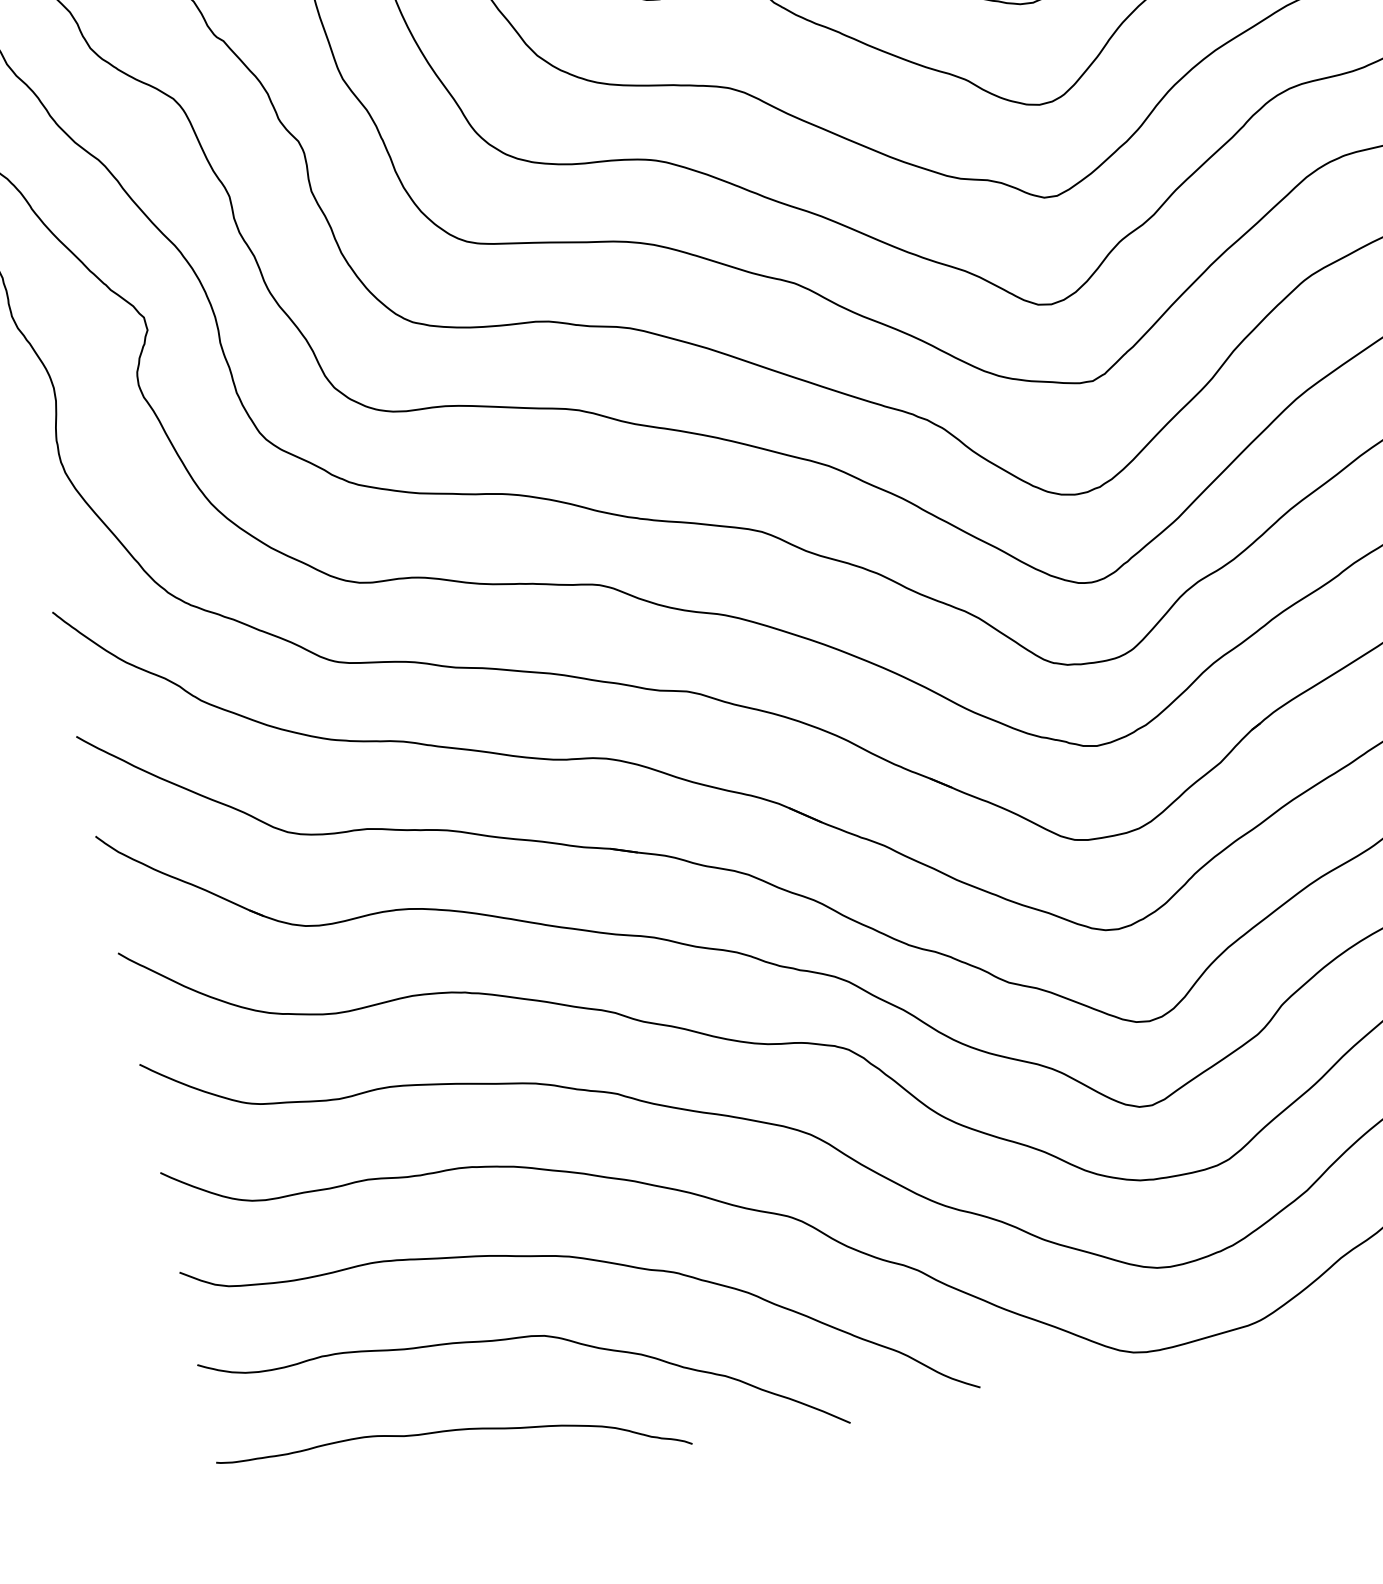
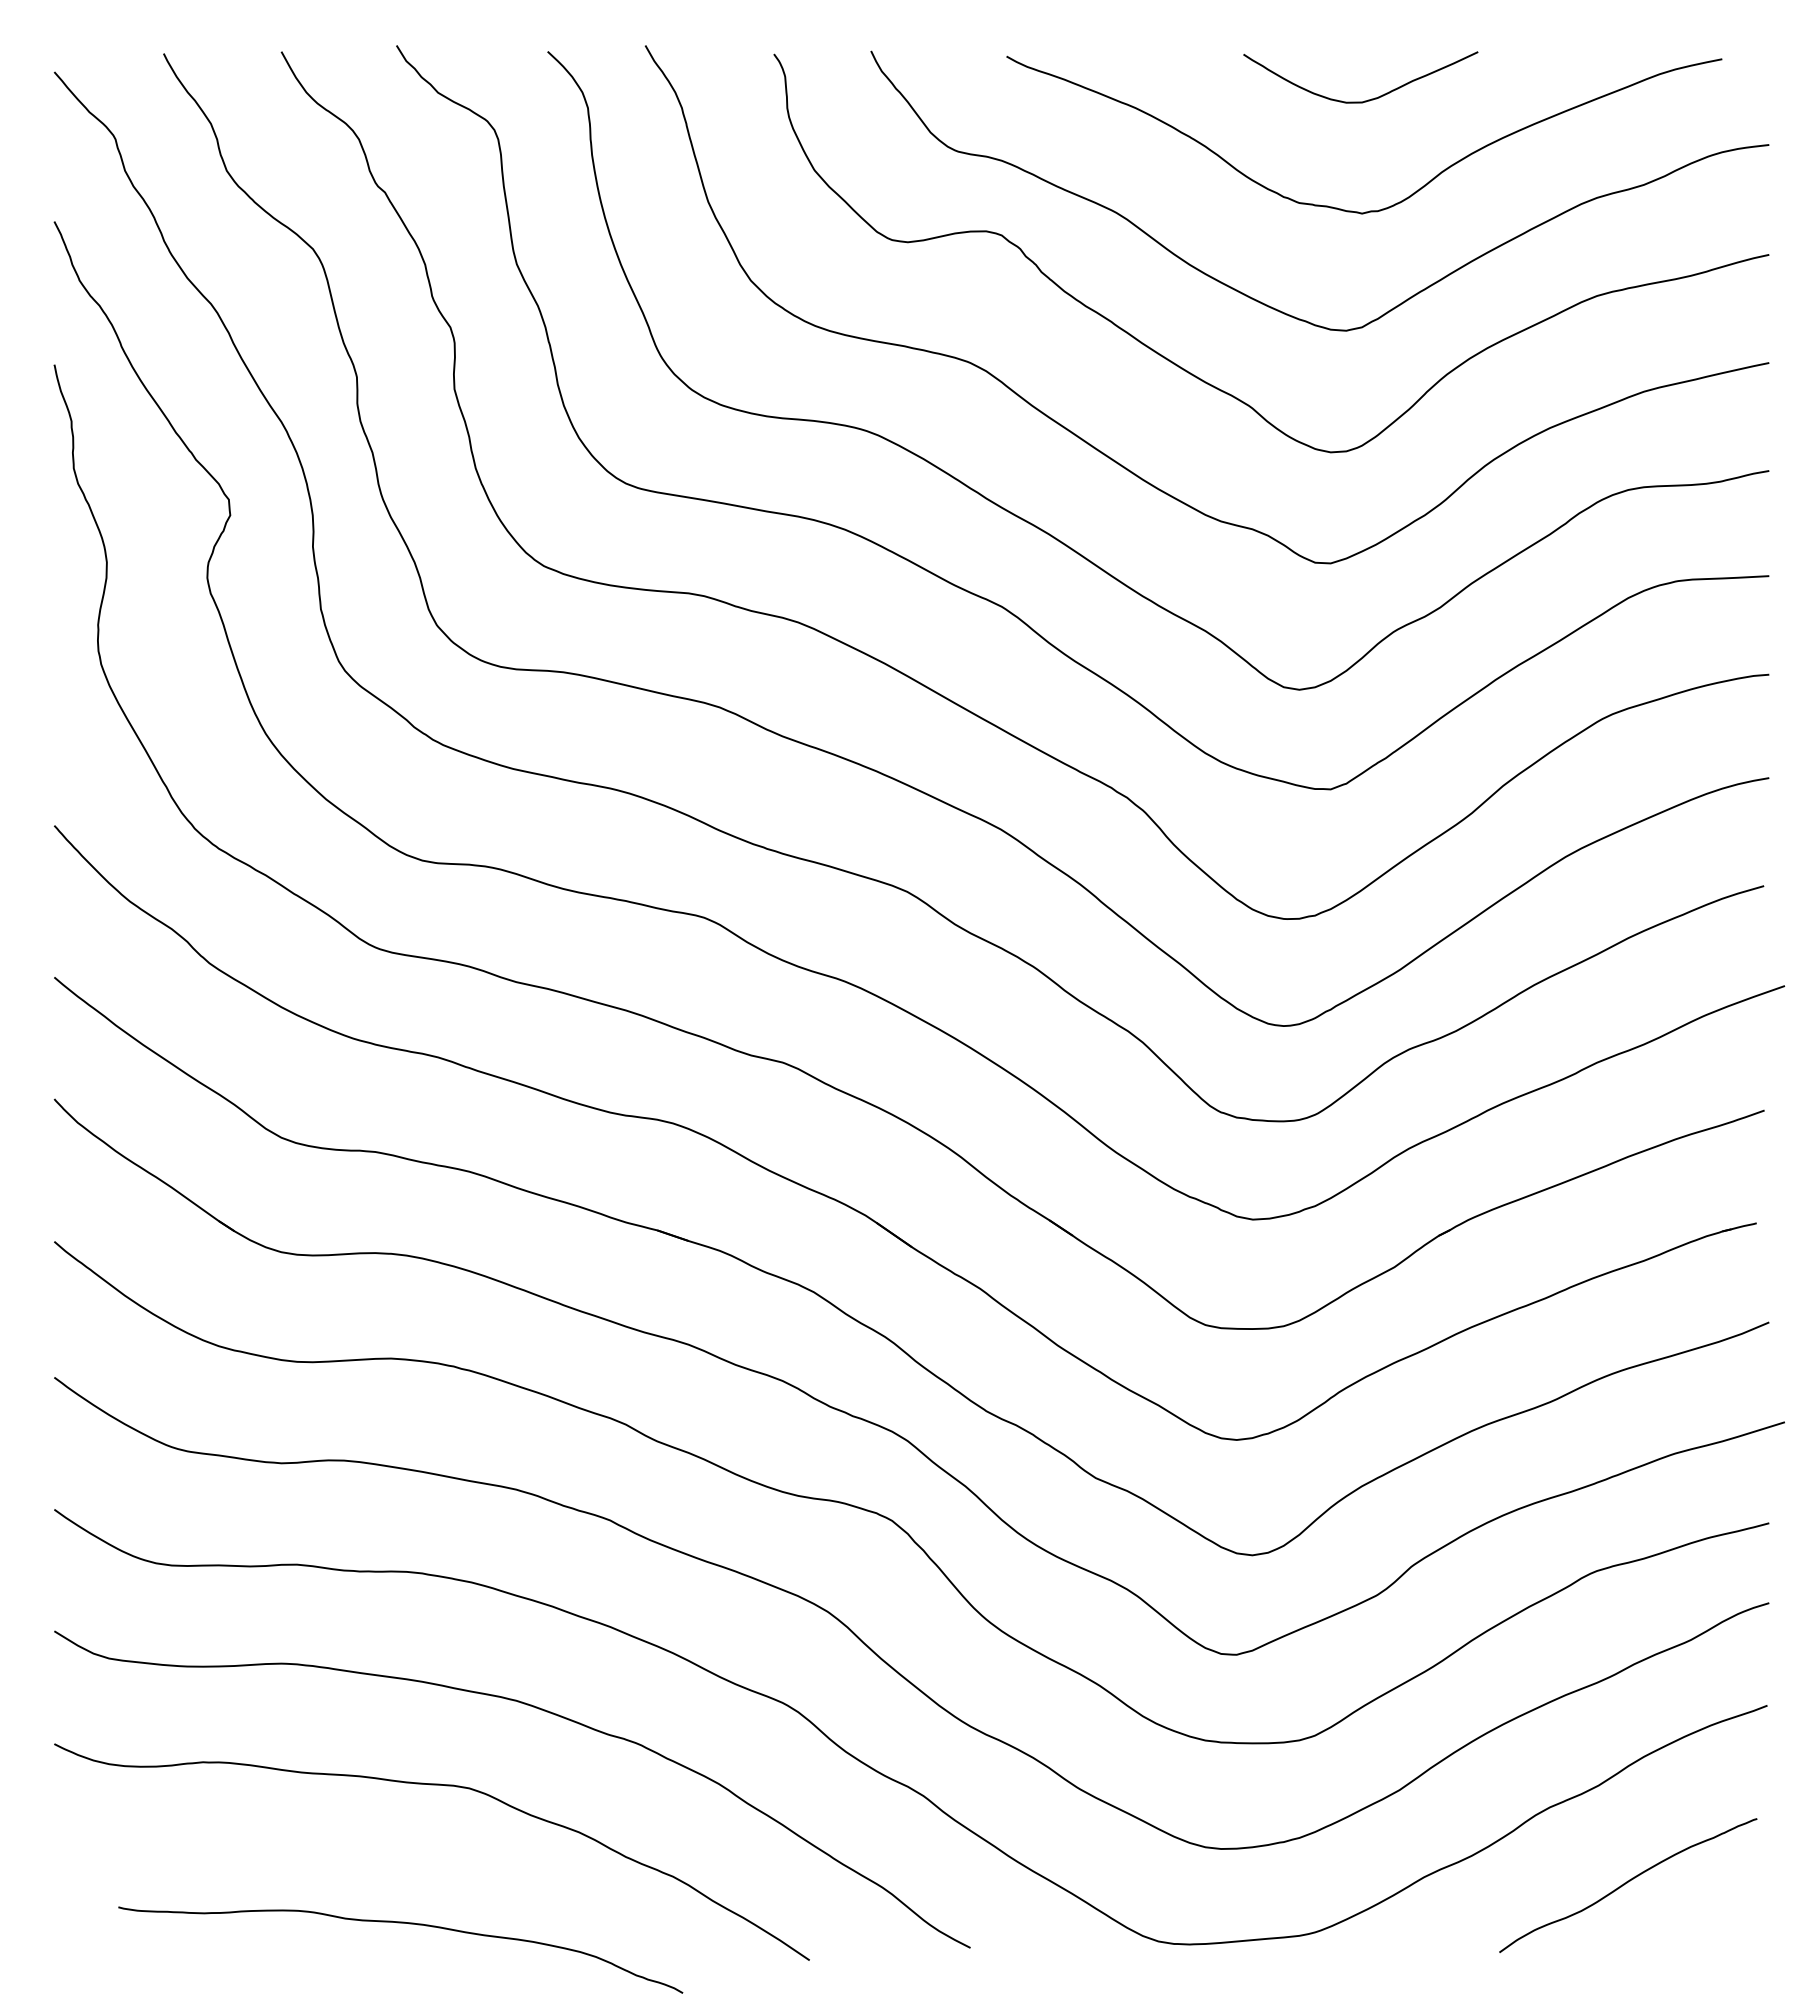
curve: (449, 1431) -> (400, 1923), moved

